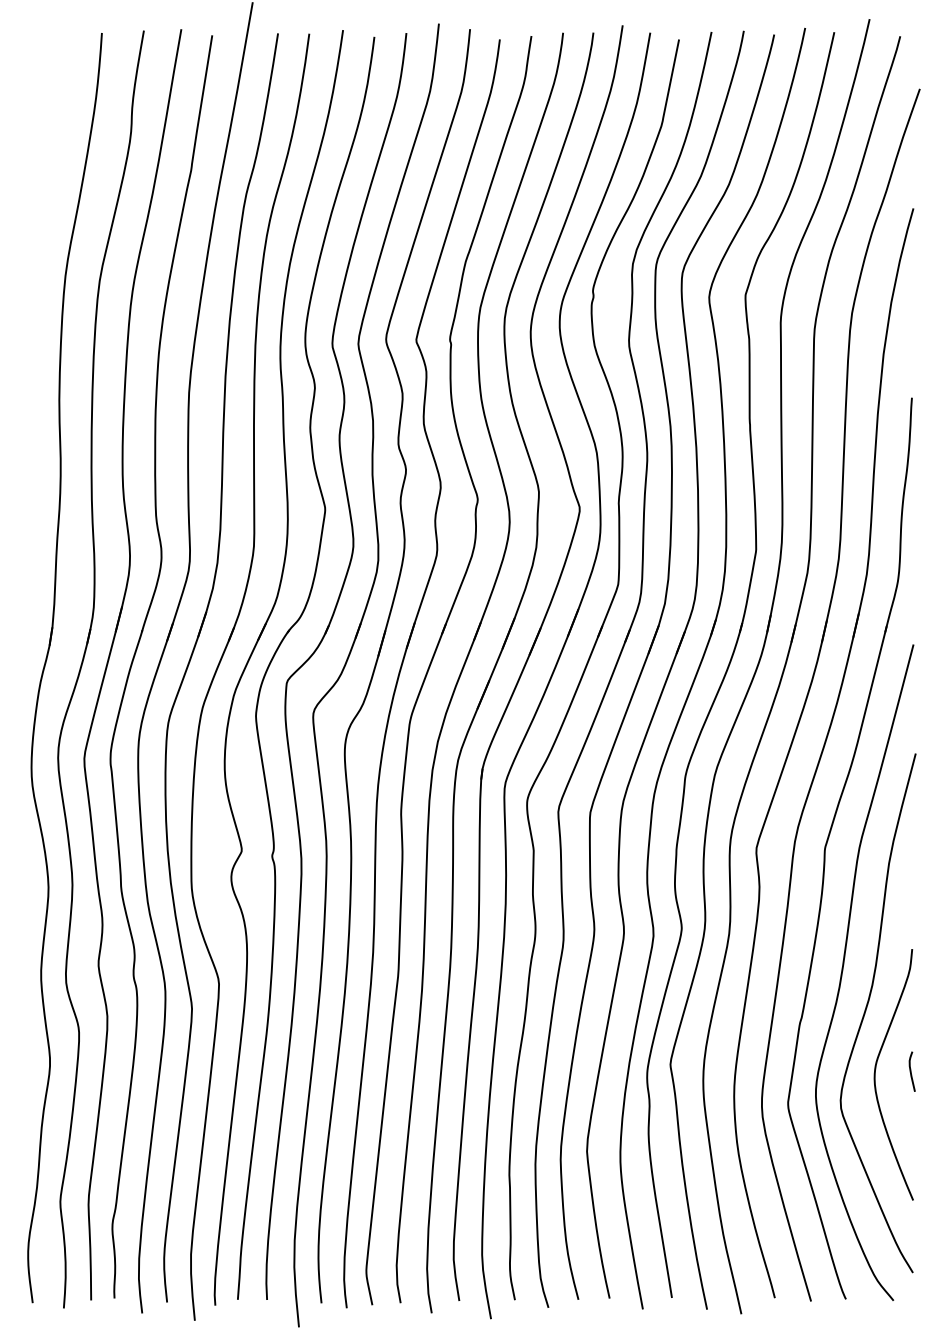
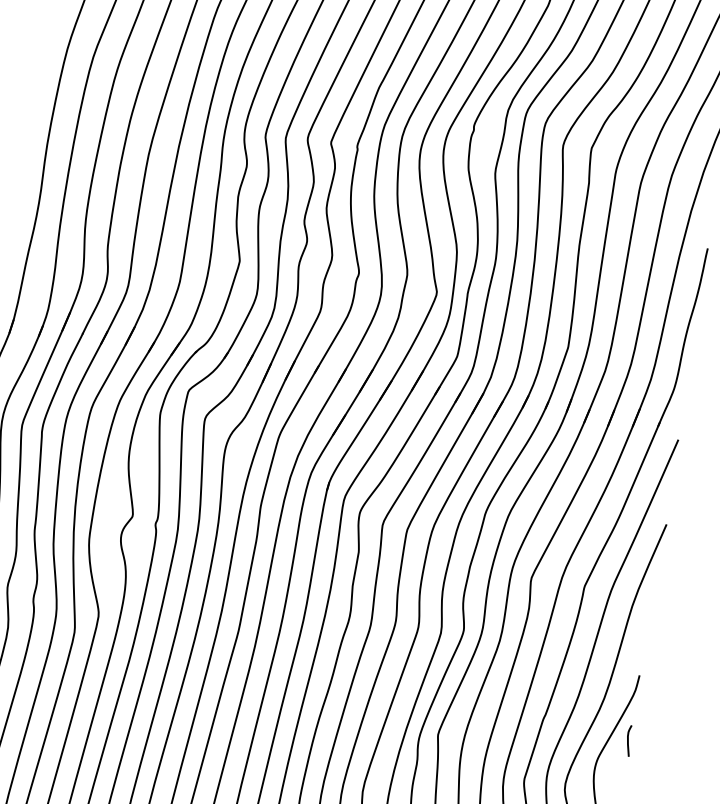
curve: (911, 1071) -> (628, 740), moved

